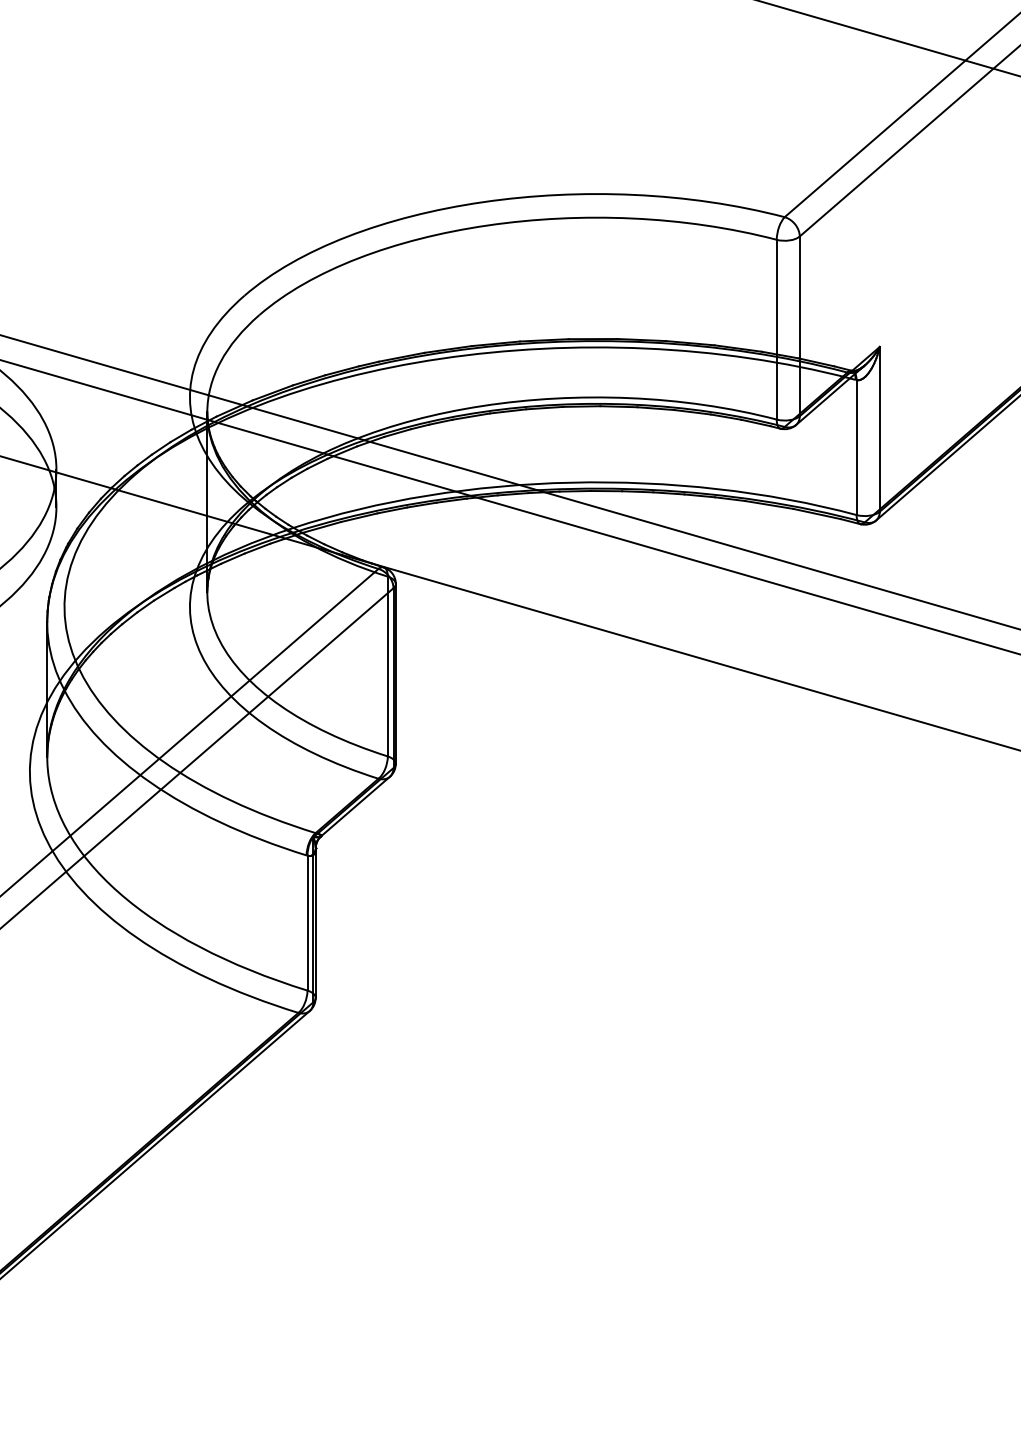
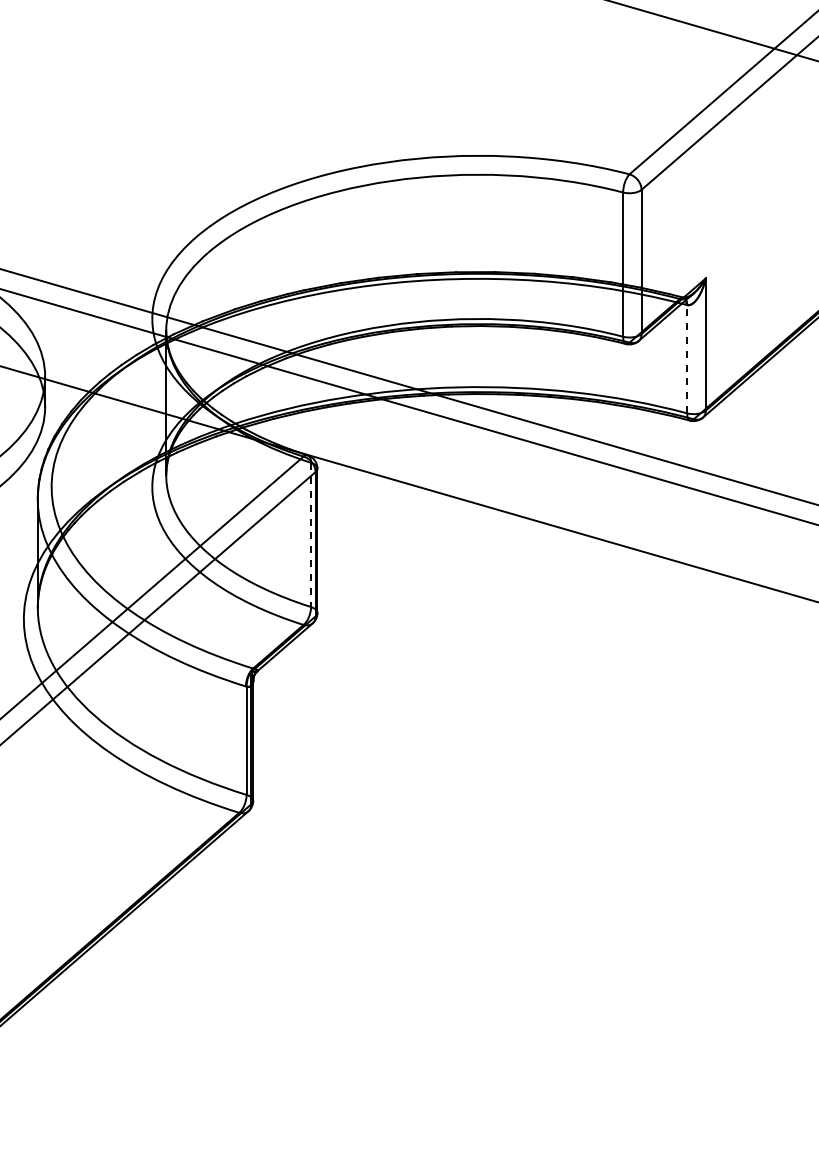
line: (856, 446) -> (687, 358), solid -> dashed
line: (388, 667) -> (311, 535), solid -> dashed

